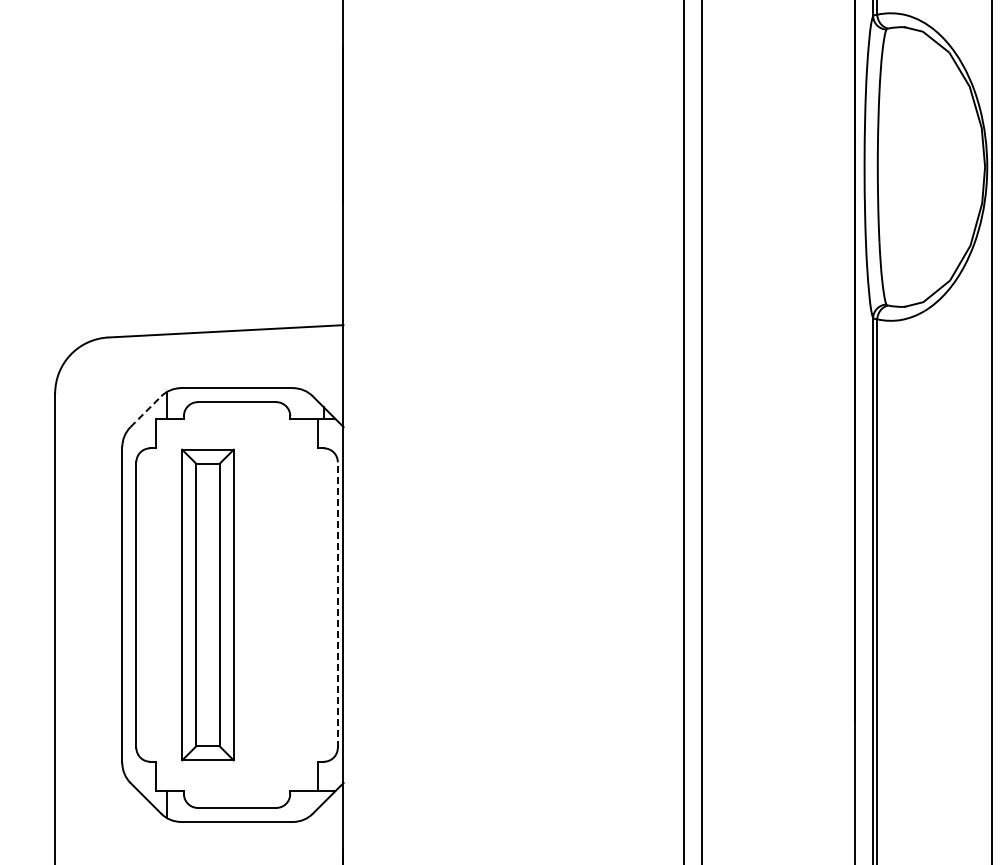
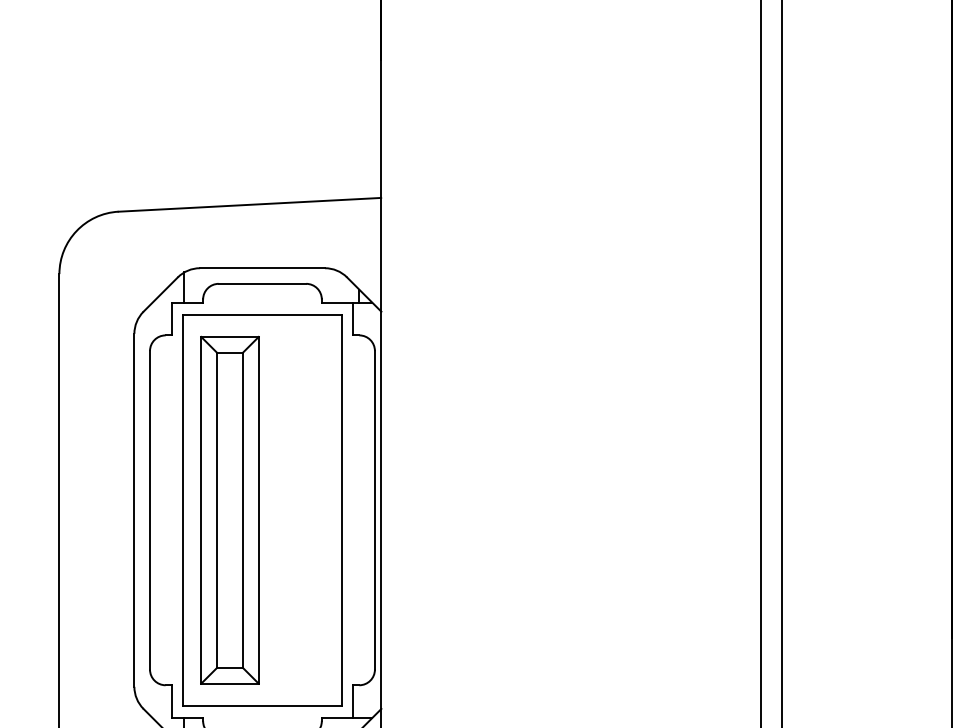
line: (145, 411) -> (160, 294), dashed -> solid
part: (236, 604) -> (261, 509), added
line: (337, 605) -> (374, 510), dashed -> solid

